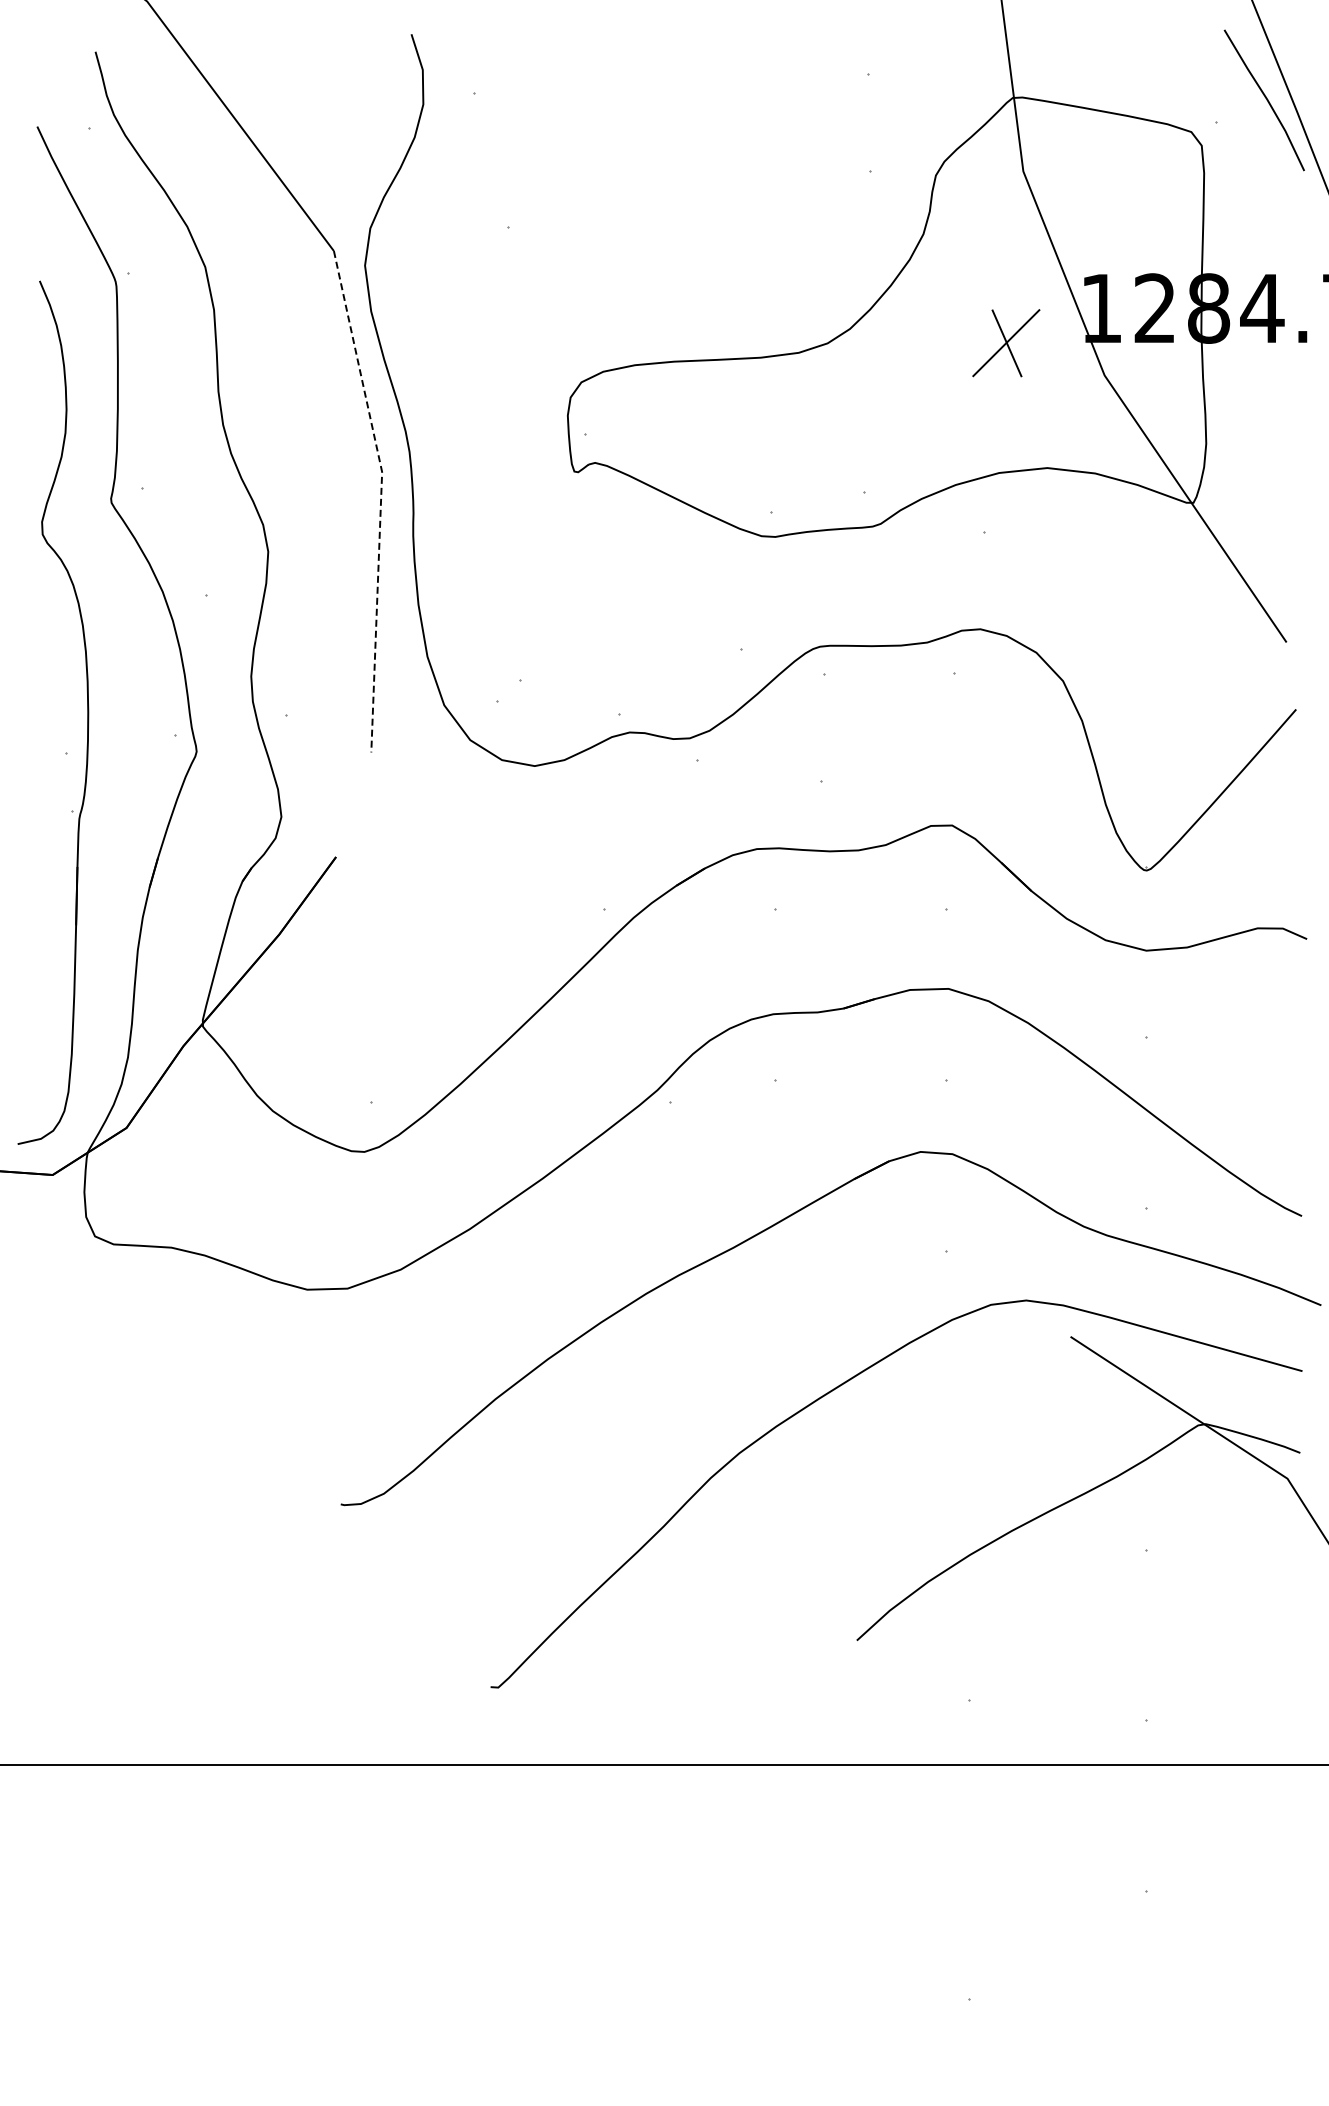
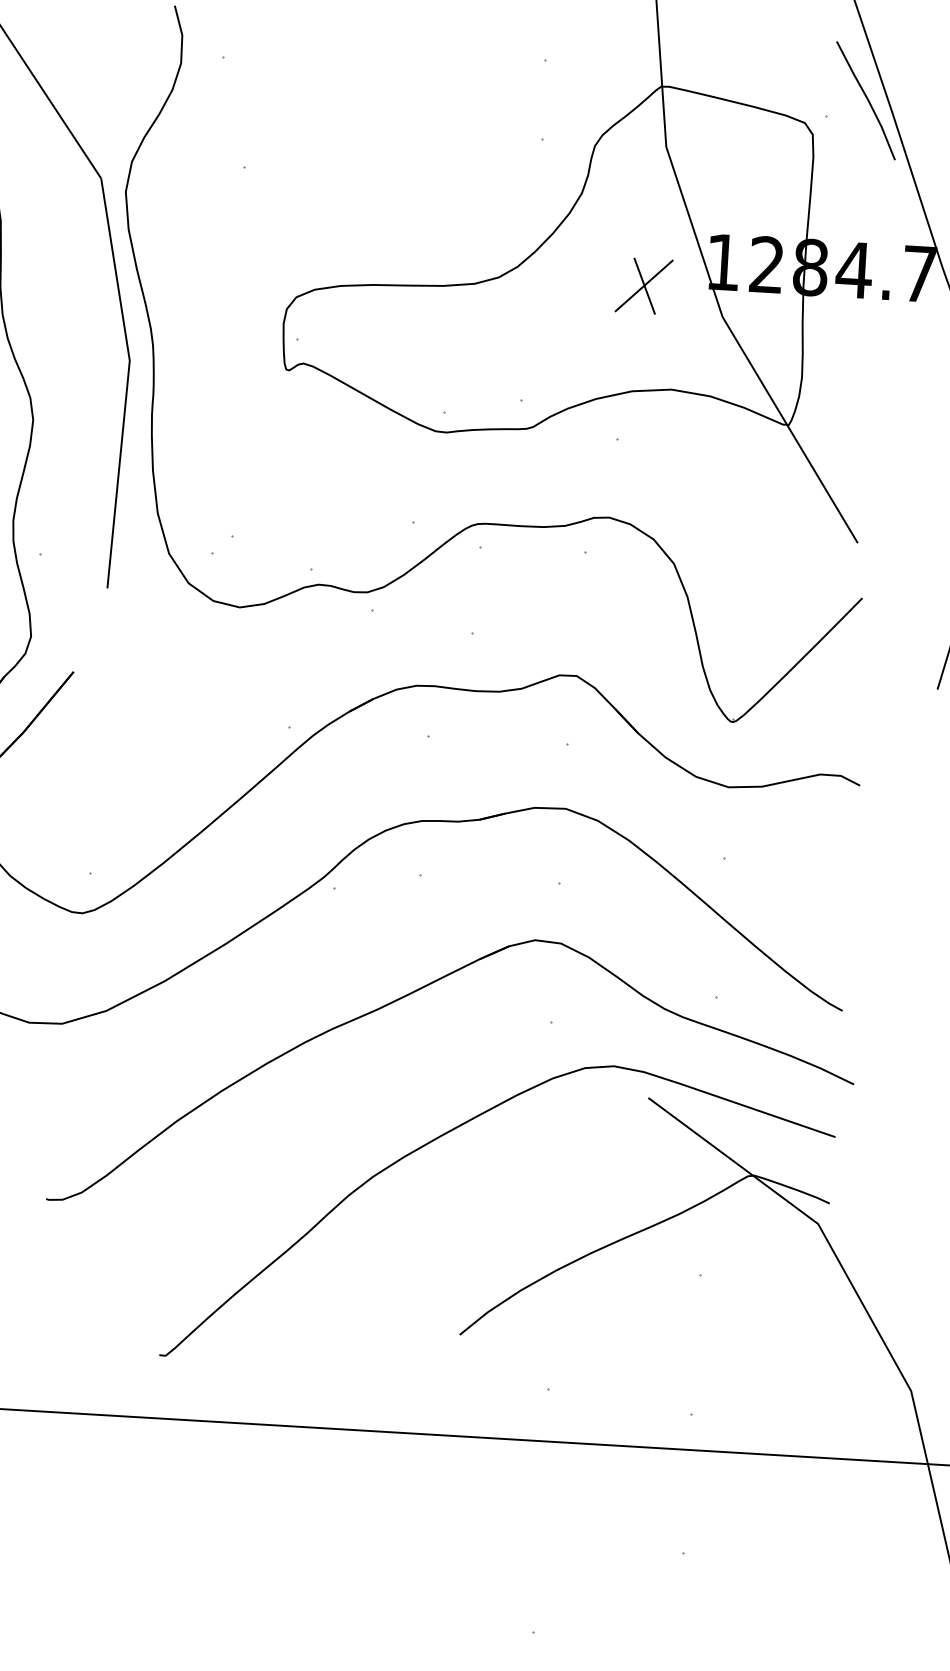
line: (381, 499) -> (127, 383), dashed -> solid

